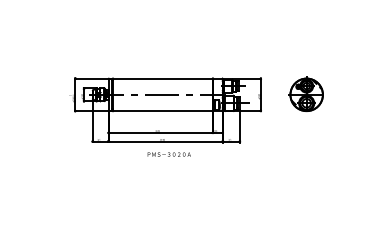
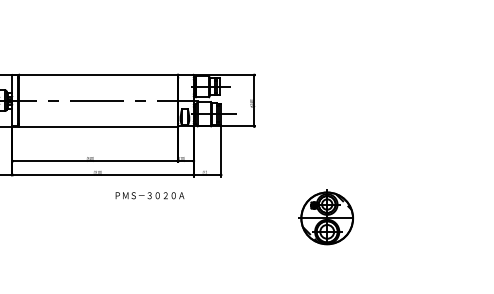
part: (305, 93) -> (325, 216), moved
text: (168, 154) -> (148, 195), moved

